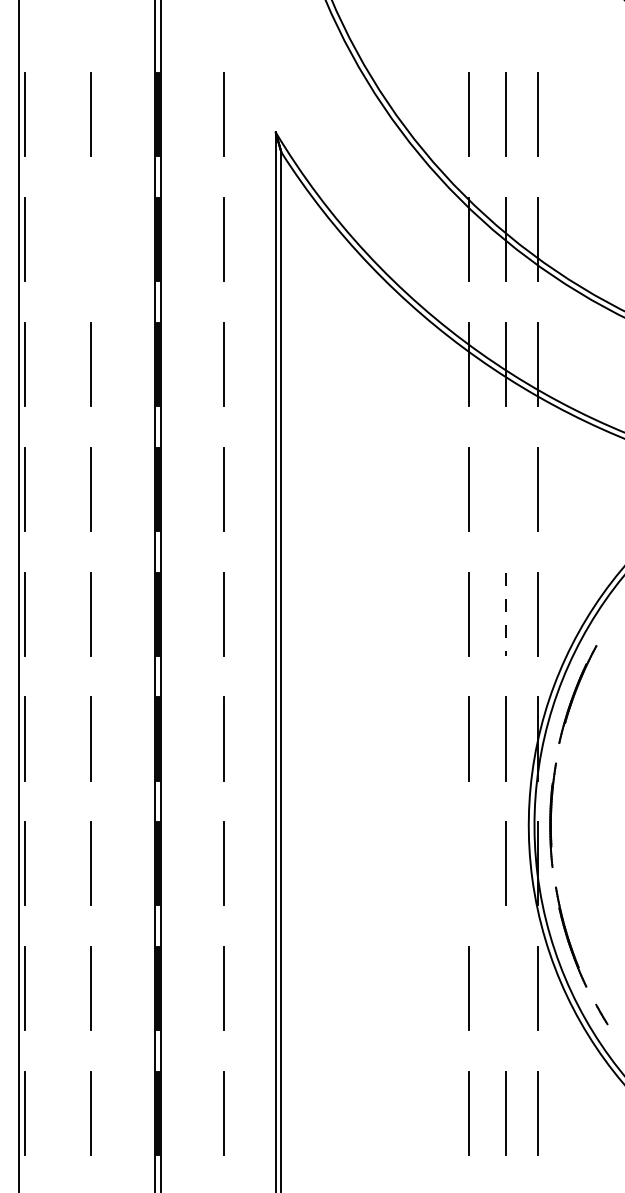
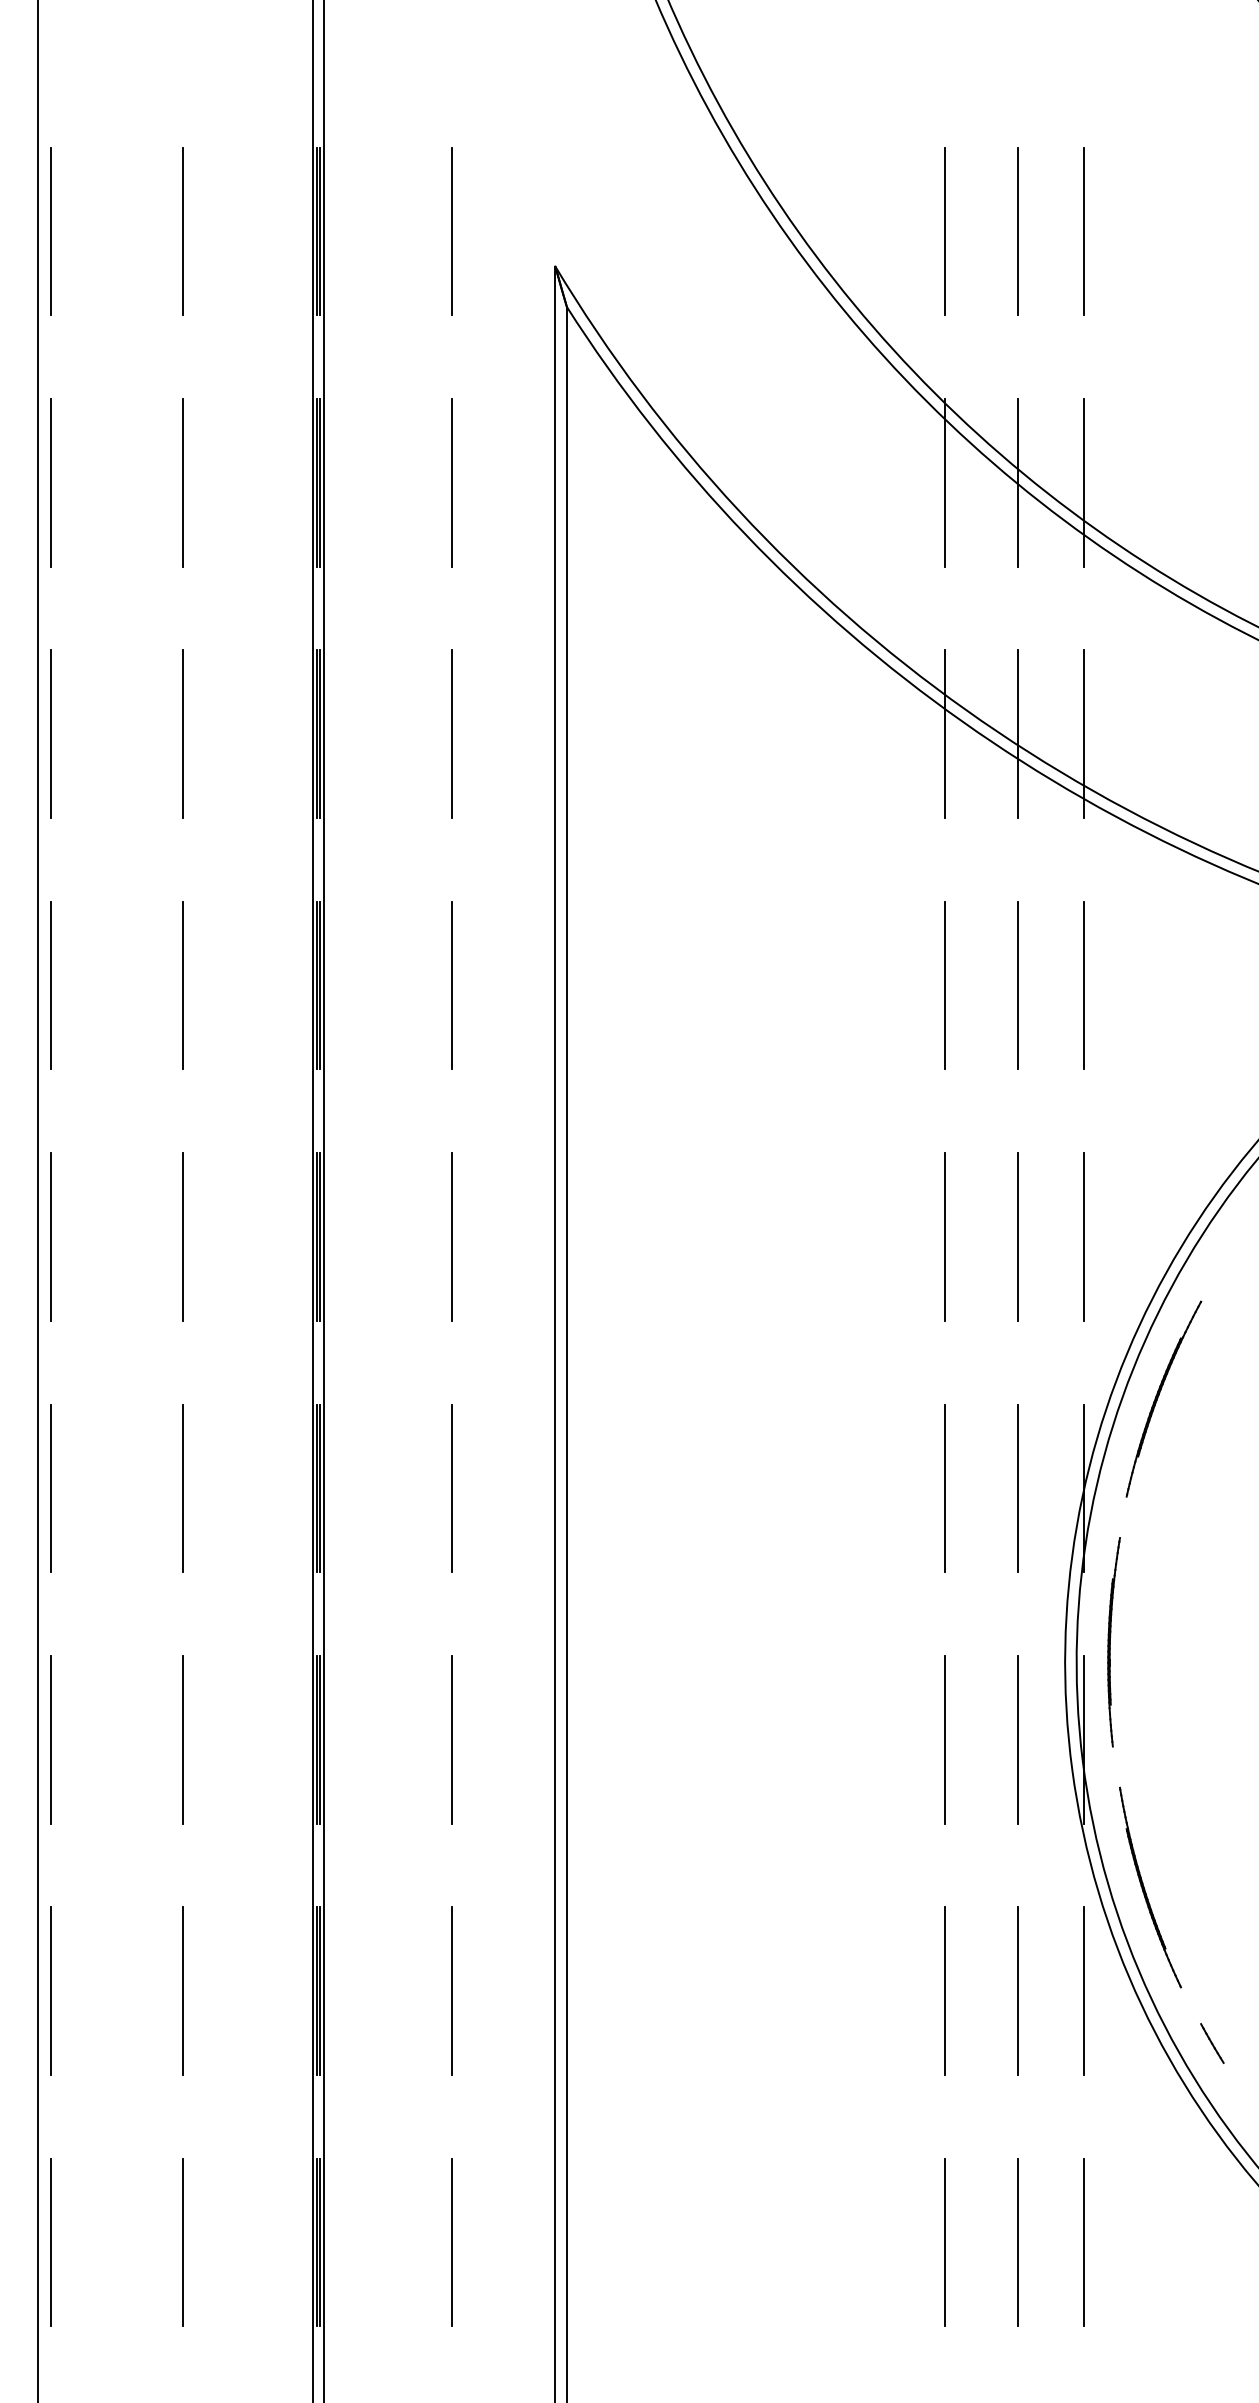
line: (90, 239) -> (182, 482), added
line: (505, 488) -> (1018, 983), added
line: (505, 614) -> (1018, 1237), dashed -> solid
line: (468, 863) -> (943, 1739), added
line: (505, 988) -> (1018, 1991), added

